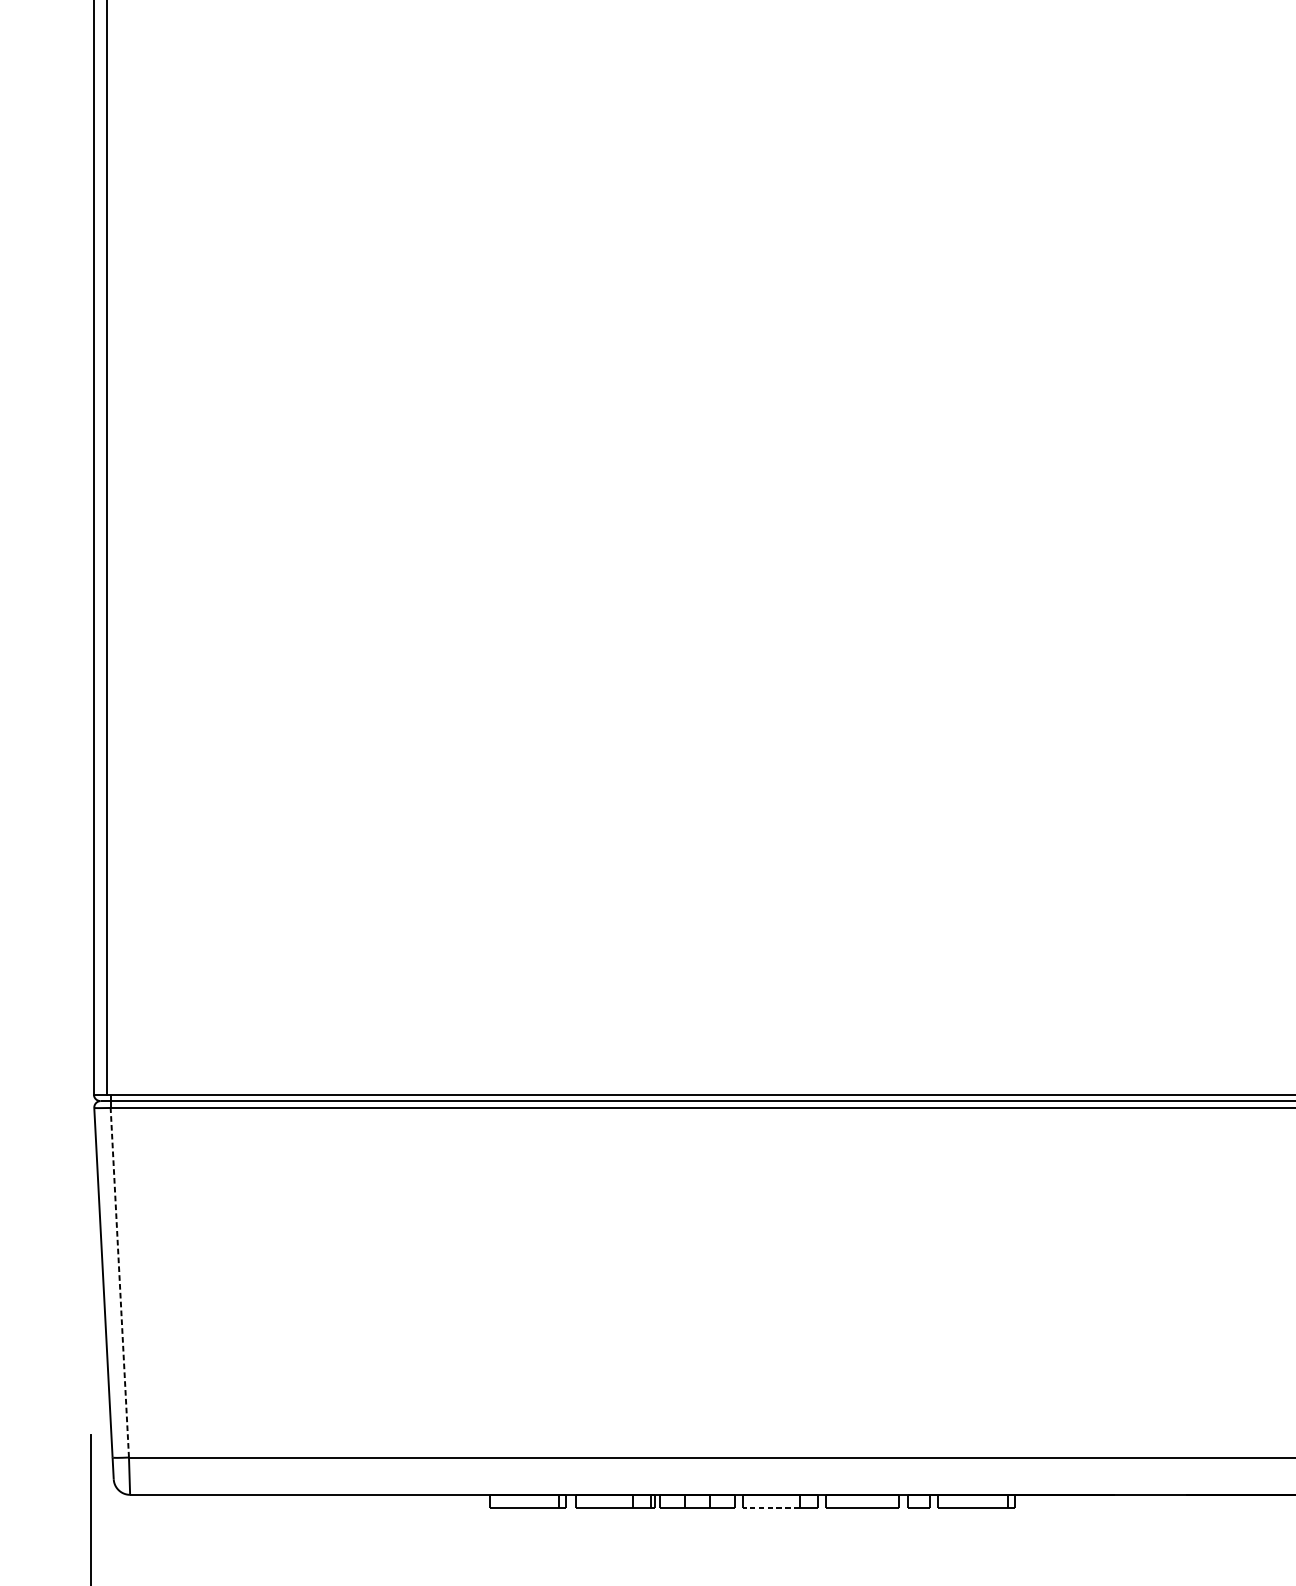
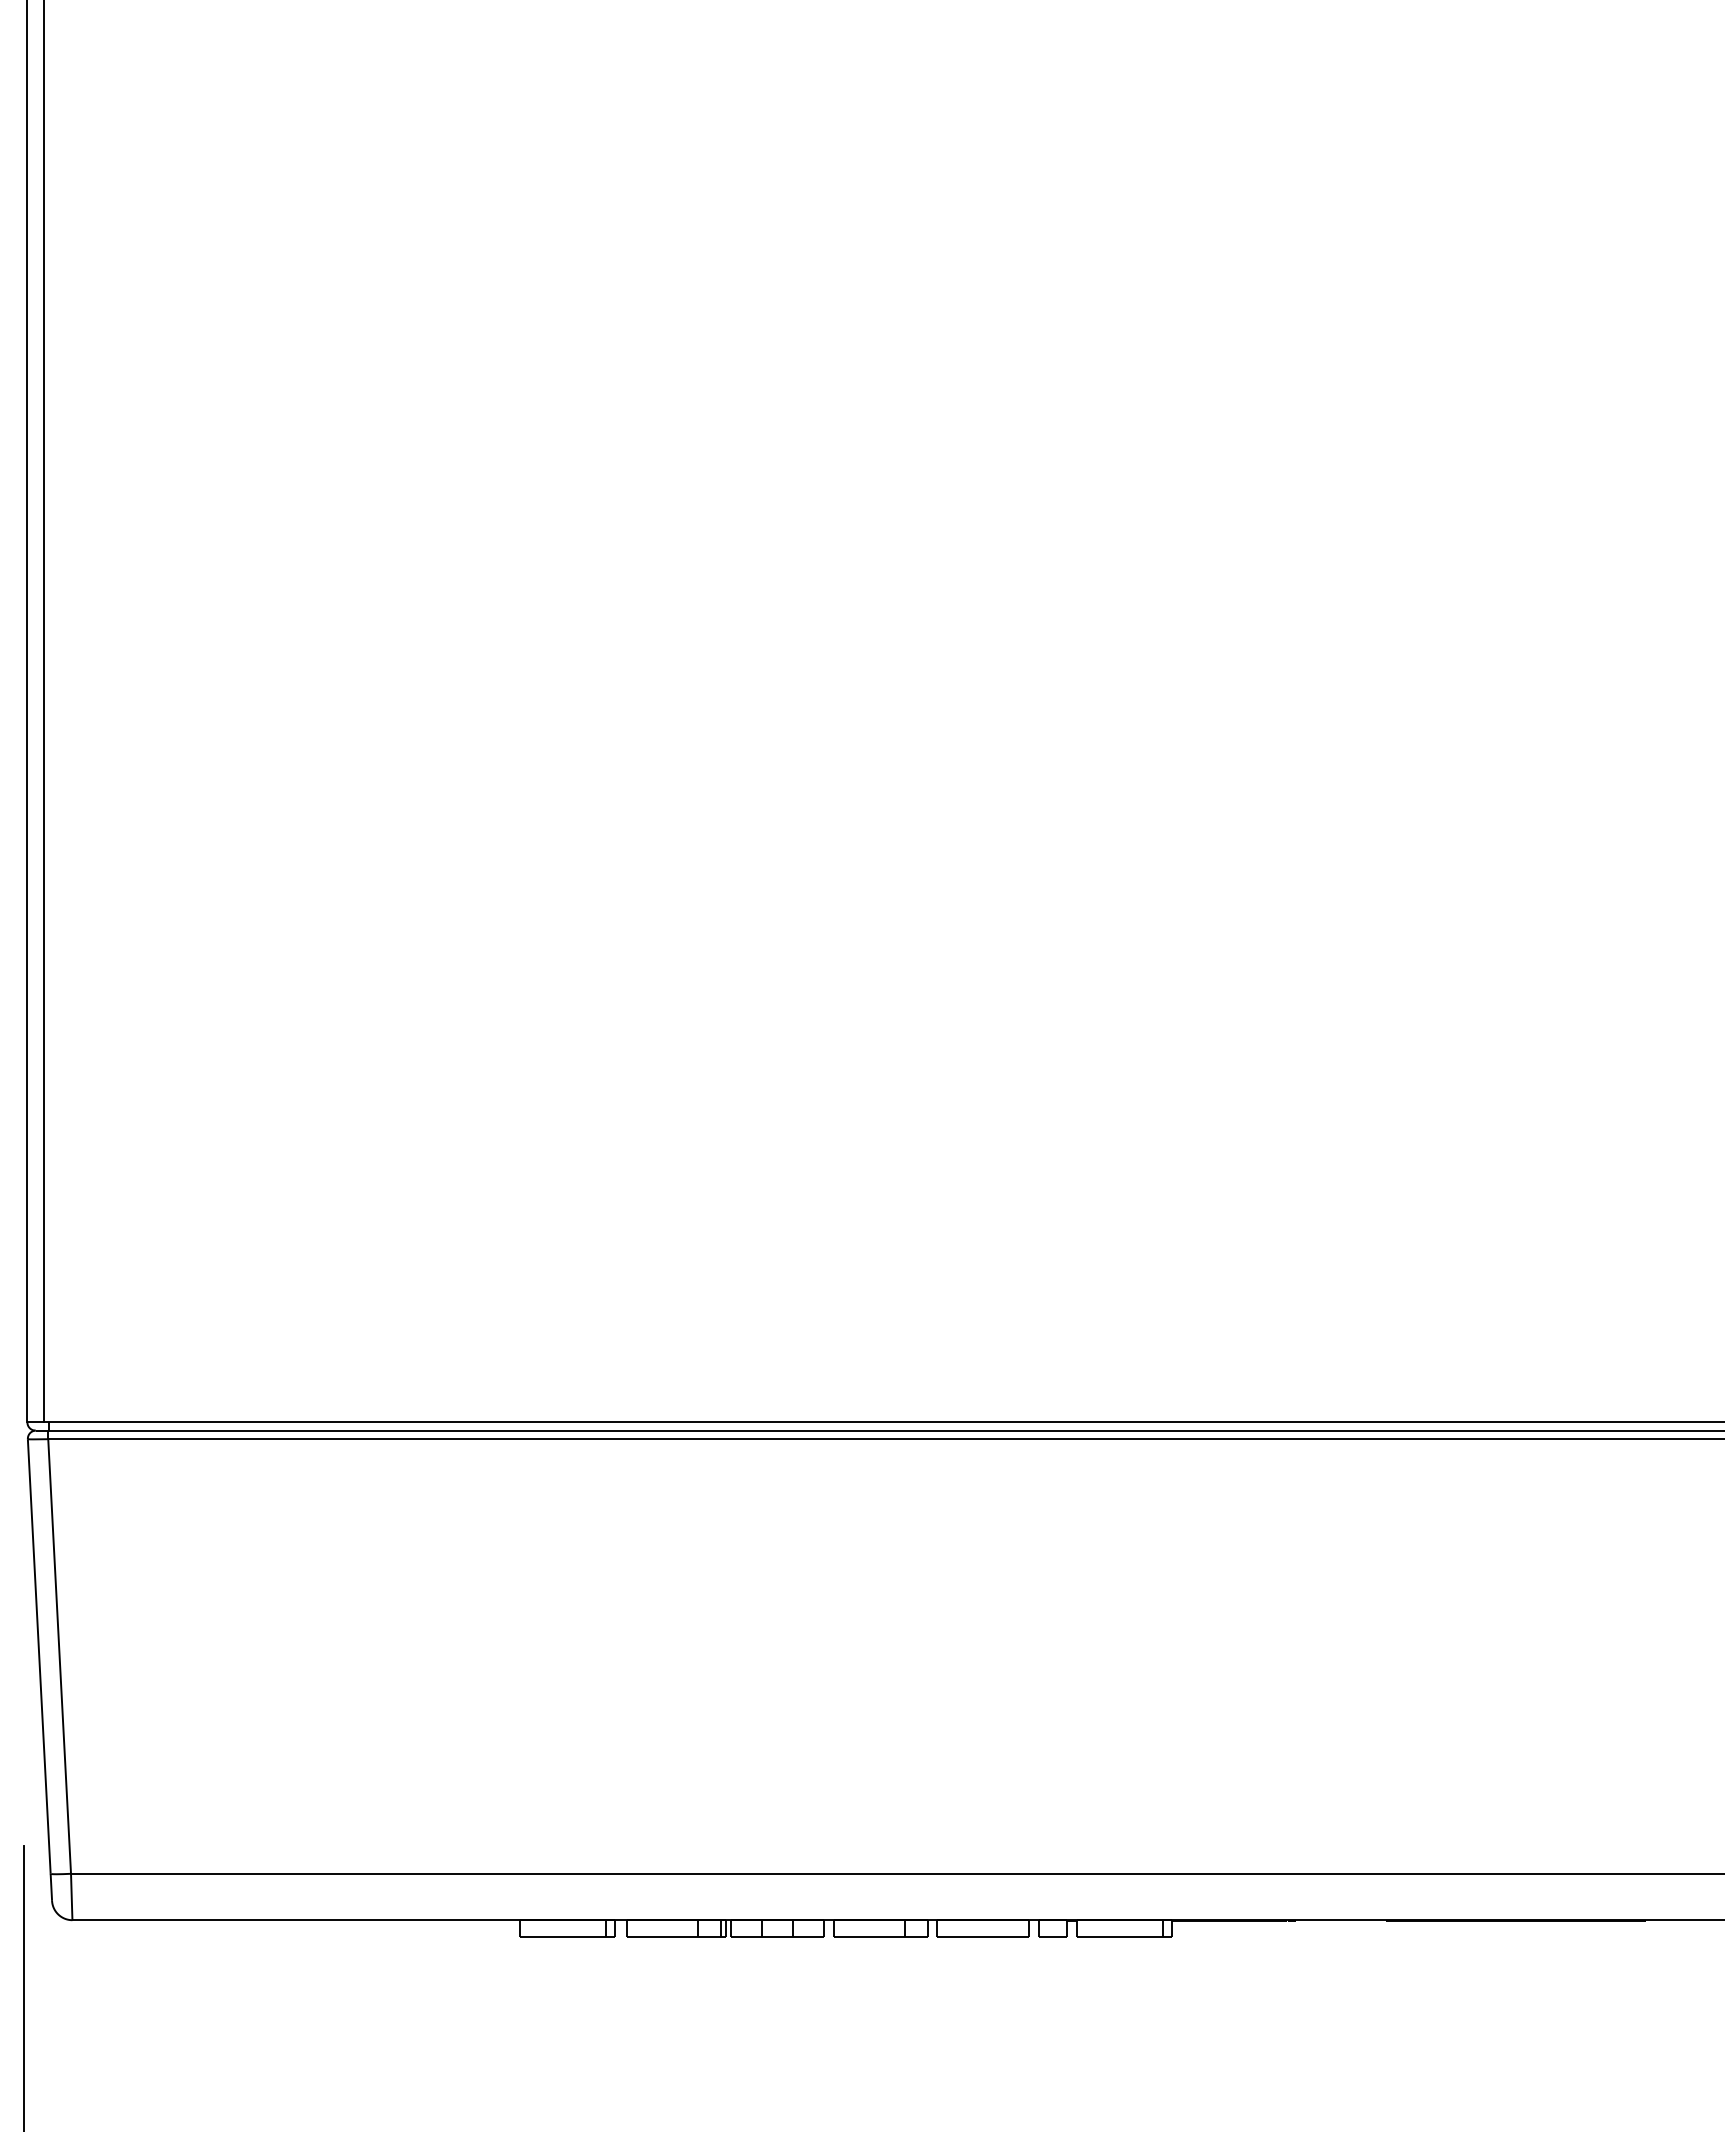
line: (119, 1282) -> (59, 1656), dashed -> solid
line: (771, 1507) -> (869, 1936), dashed -> solid

